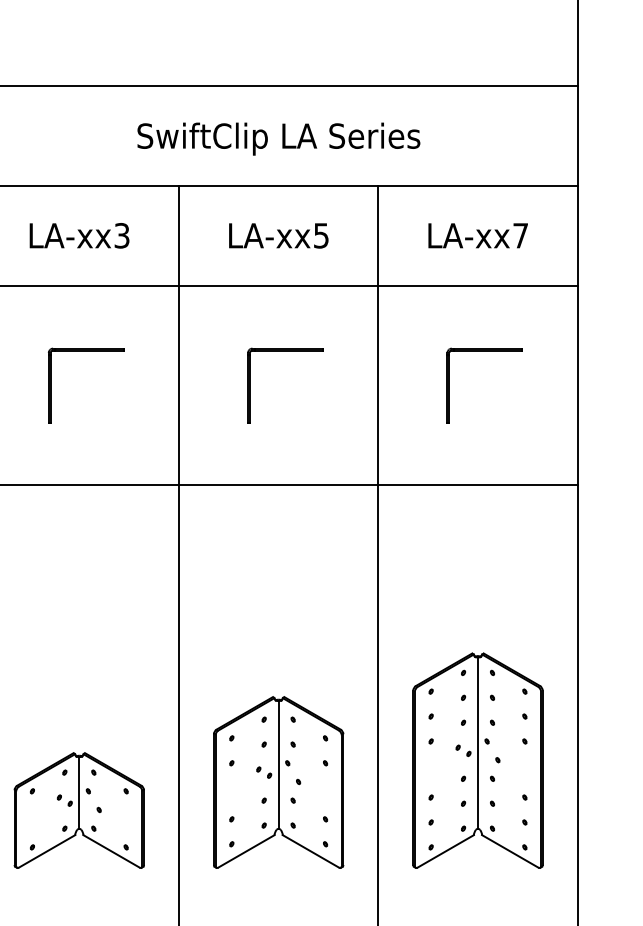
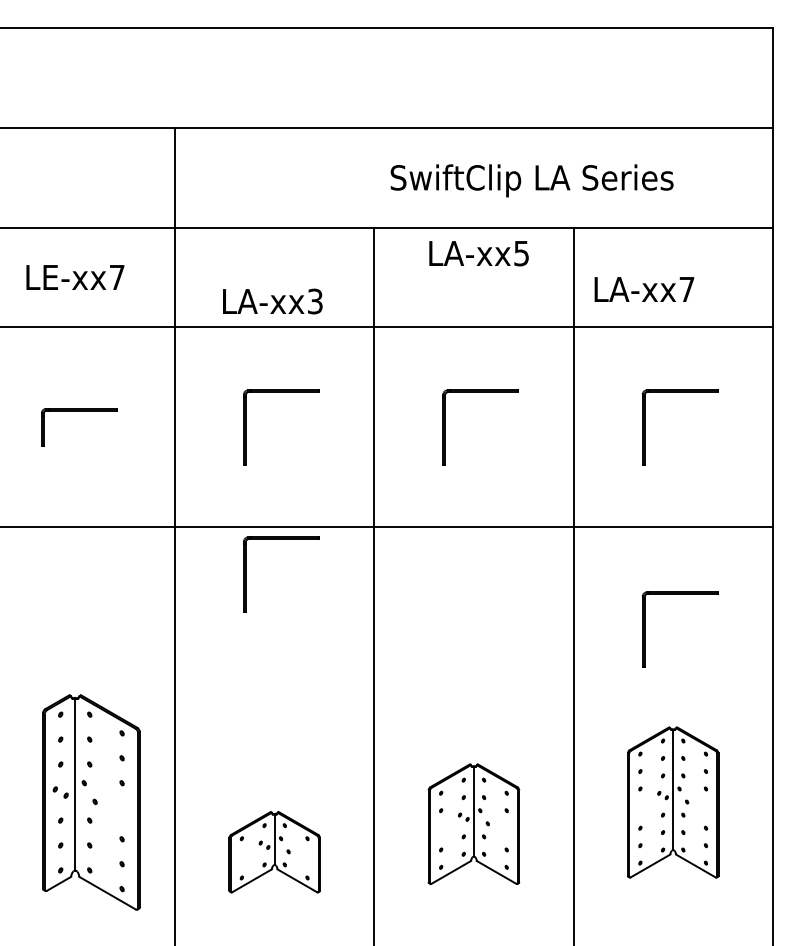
text: (278, 138) -> (531, 180), moved
text: (79, 235) -> (272, 301), moved
text: (278, 235) -> (478, 253), moved
text: (478, 235) -> (644, 289), moved
part: (86, 497) -> (281, 539), added
part: (450, 587) -> (645, 629), added
part: (477, 760) -> (672, 802), size x0.7
part: (278, 781) -> (473, 823), size x0.7
part: (79, 809) -> (274, 851), size x0.7

